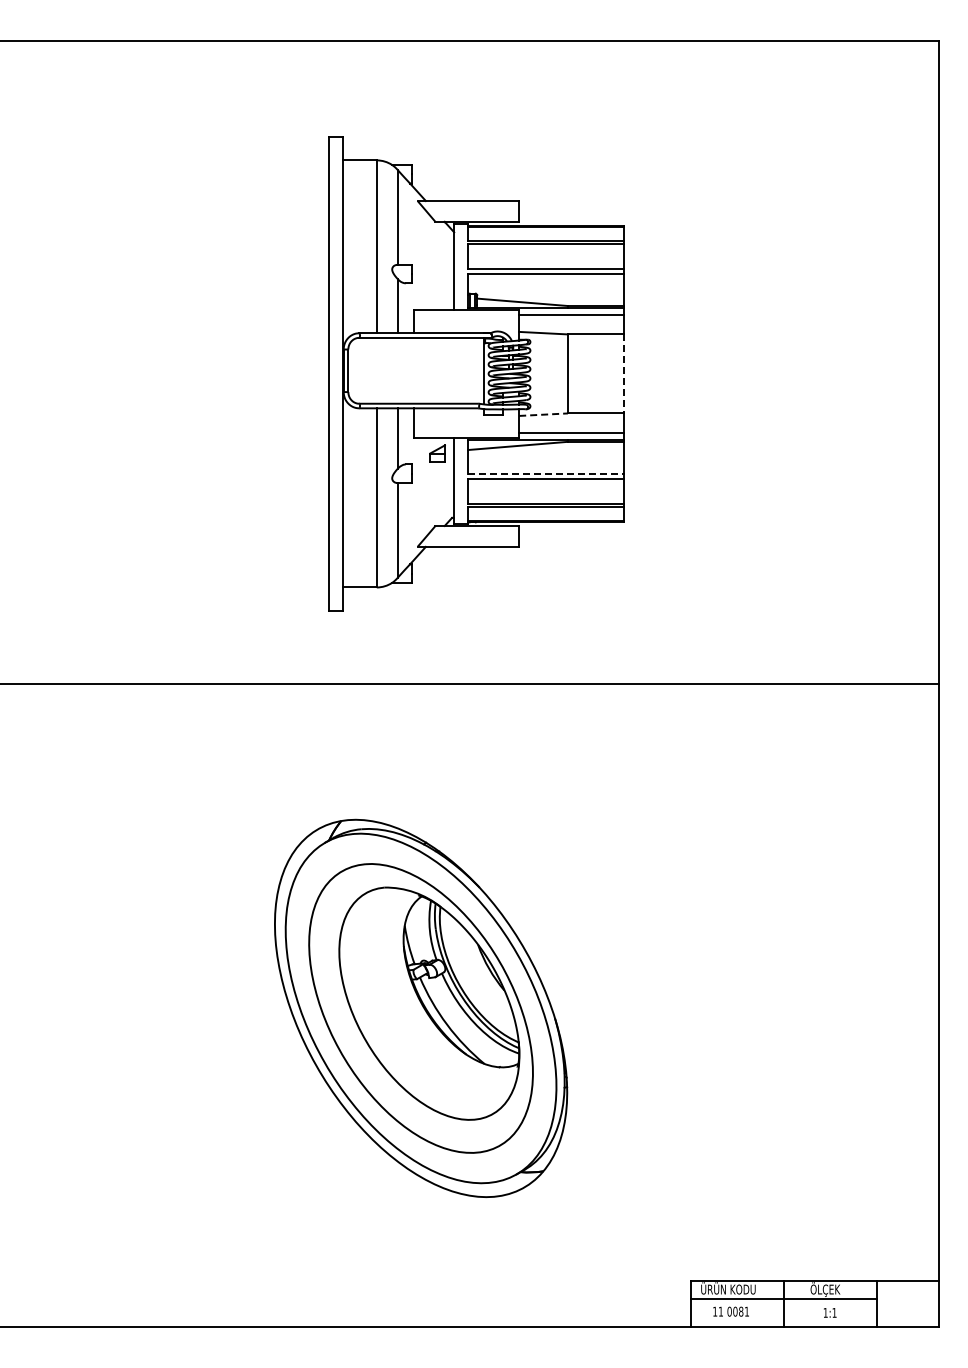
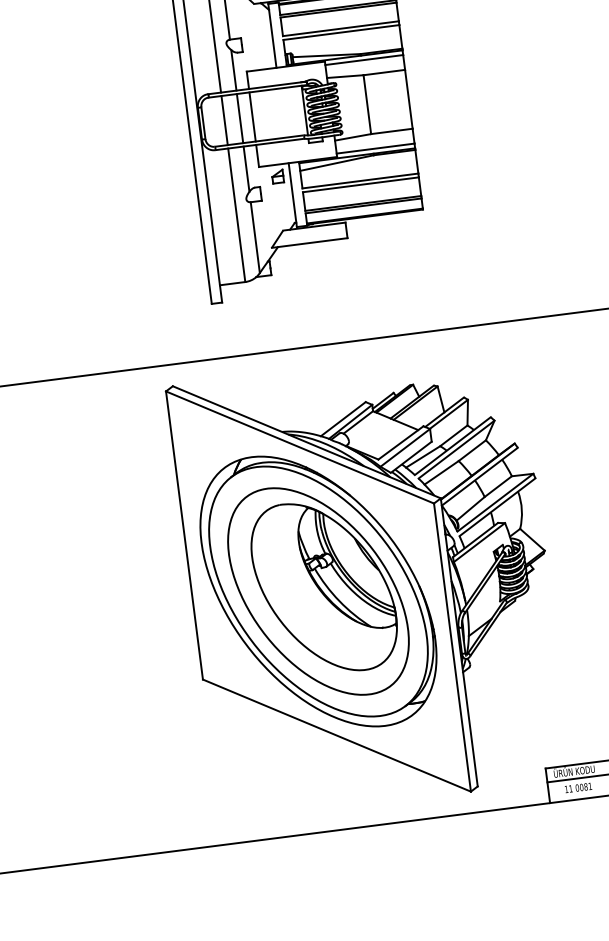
line: (376, 370) -> (224, 120), added
line: (397, 370) -> (240, 118), added
line: (414, 370) -> (252, 116), added
line: (623, 373) -> (408, 99), dashed -> solid
line: (544, 414) -> (353, 137), dashed -> solid
line: (545, 473) -> (360, 180), dashed -> solid
part: (489, 1005) -> (369, 582), added

